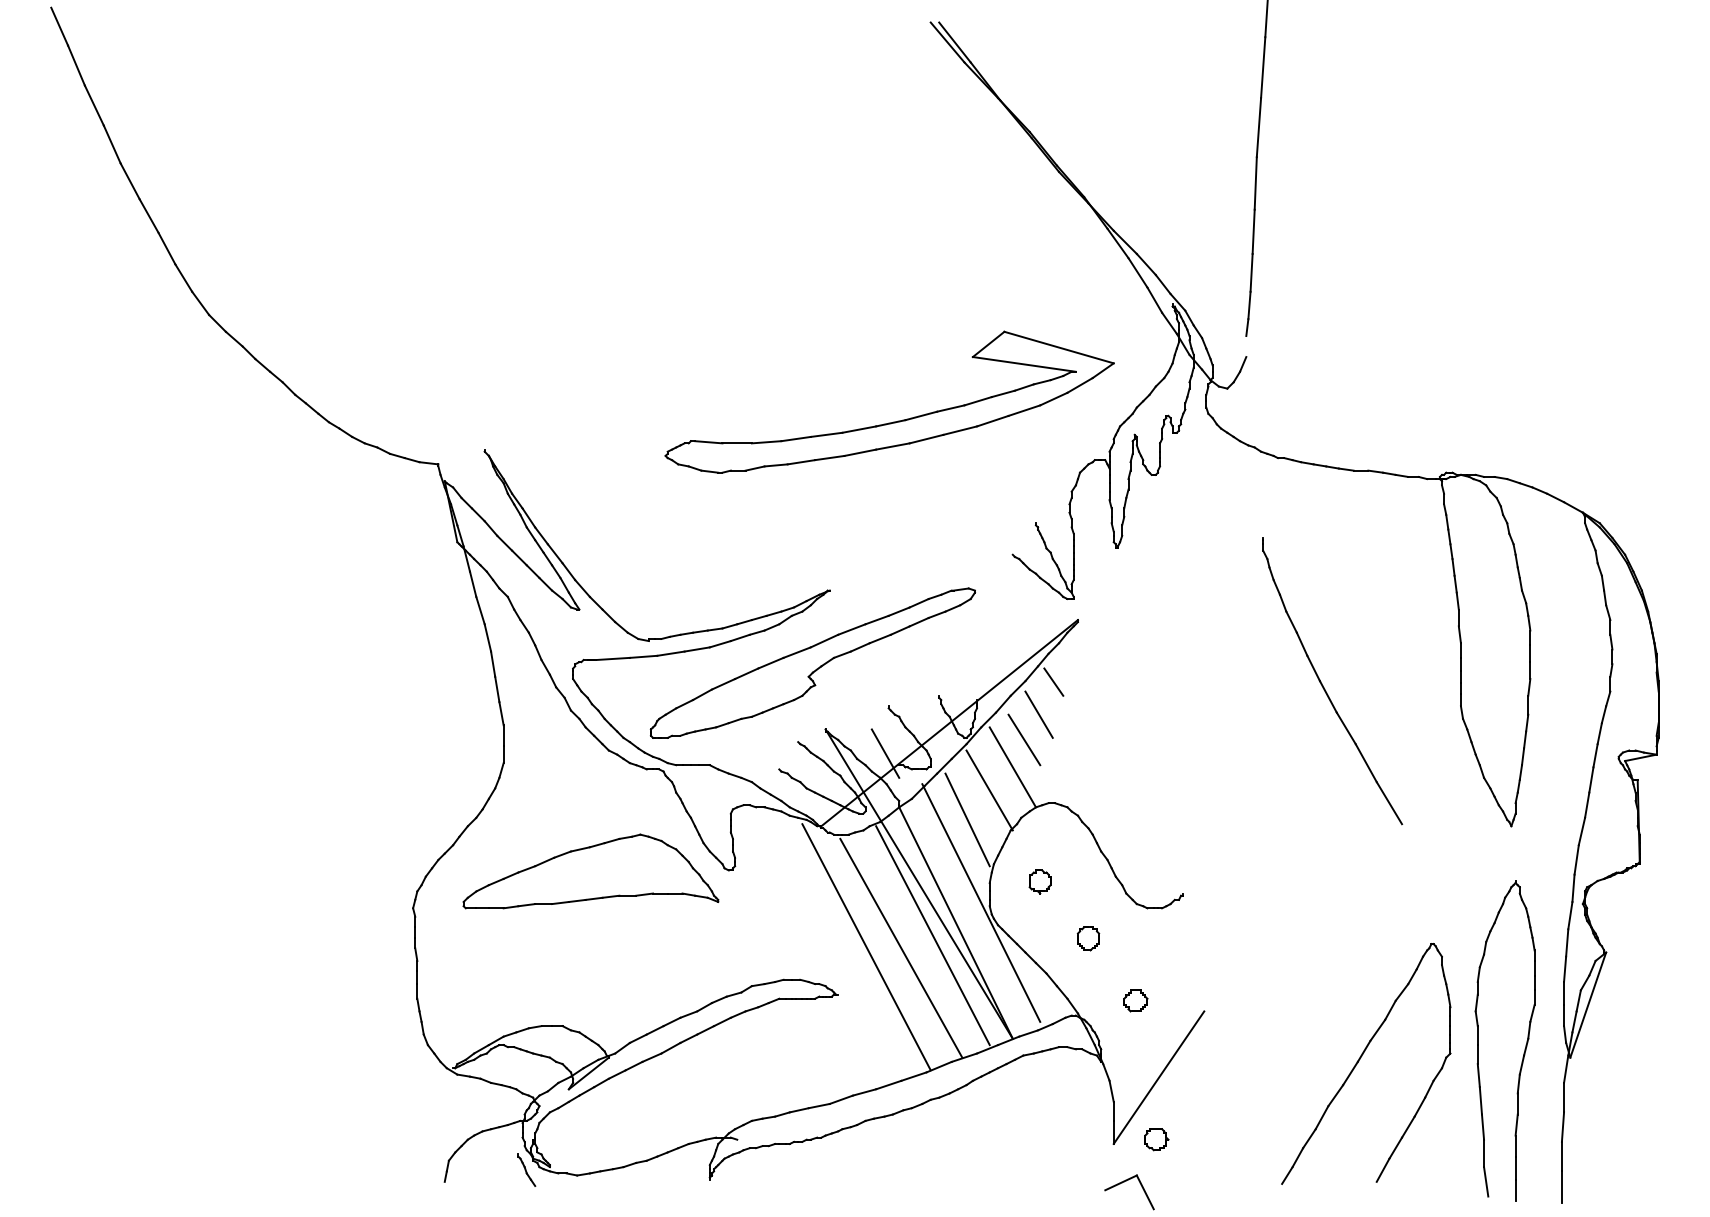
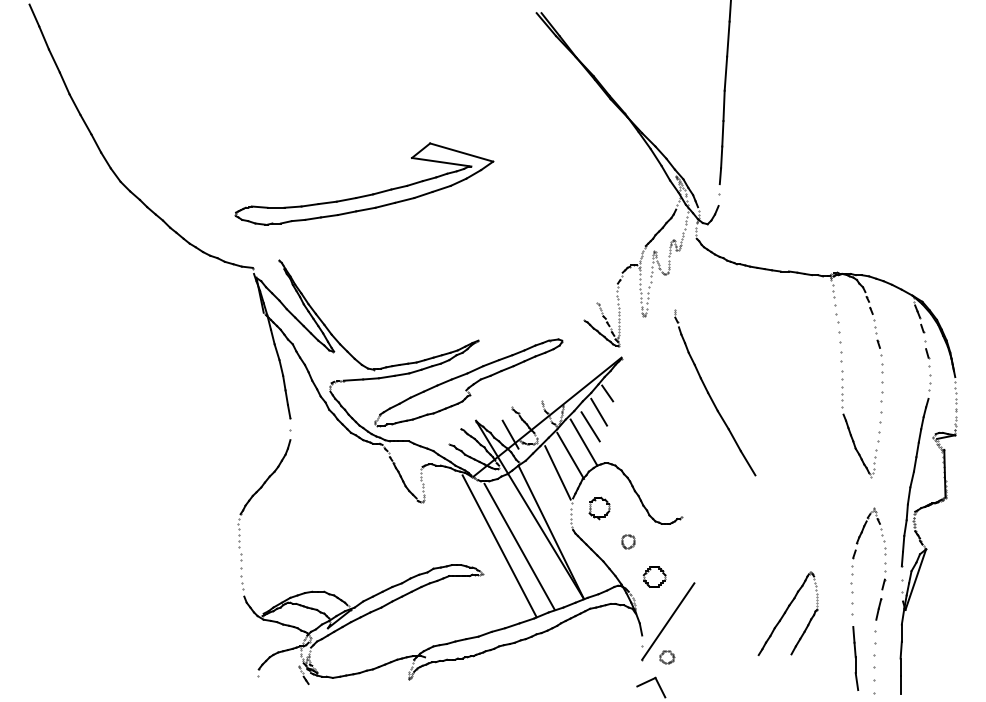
part: (894, 420) -> (366, 194), moved
part: (1332, 680) -> (715, 392), moved
part: (585, 850) -> (337, 490), removed
part: (1041, 881) -> (600, 508), size x1.6
line: (980, 902) -> (565, 520), removed
line: (932, 935) -> (537, 539), removed
part: (1136, 1001) -> (655, 577), size x1.6
part: (1365, 1063) -> (787, 613), size x0.6

